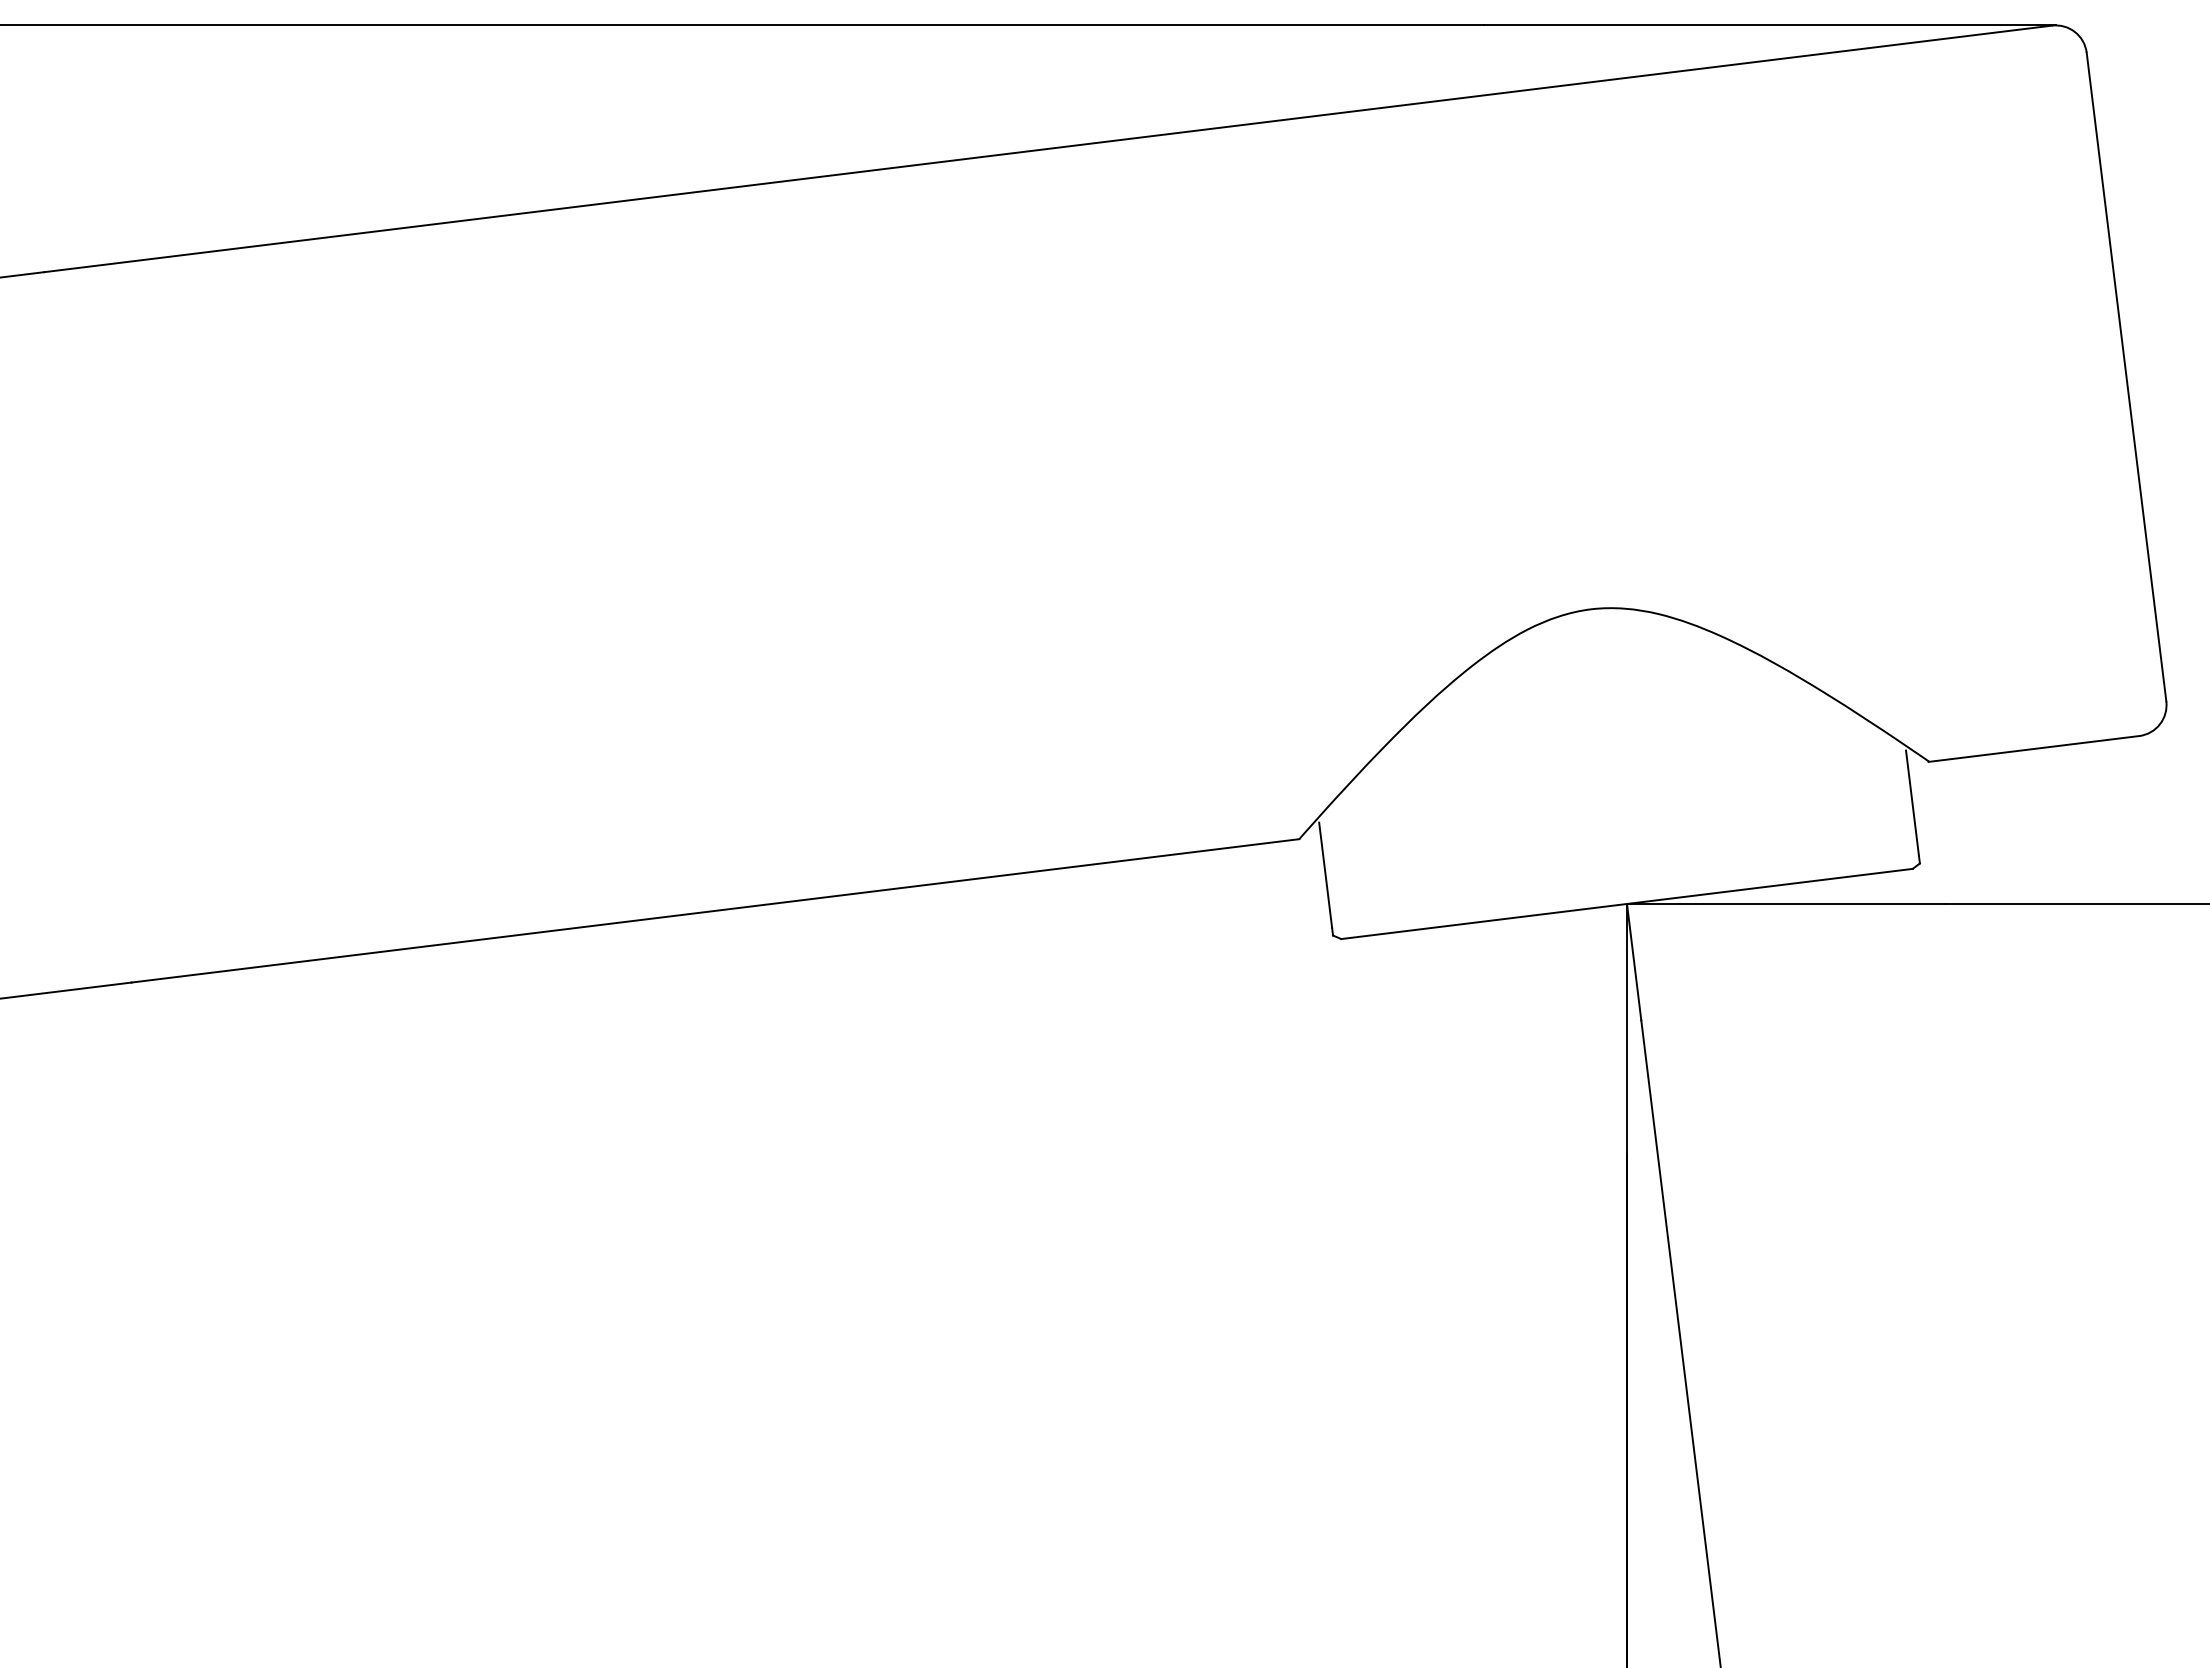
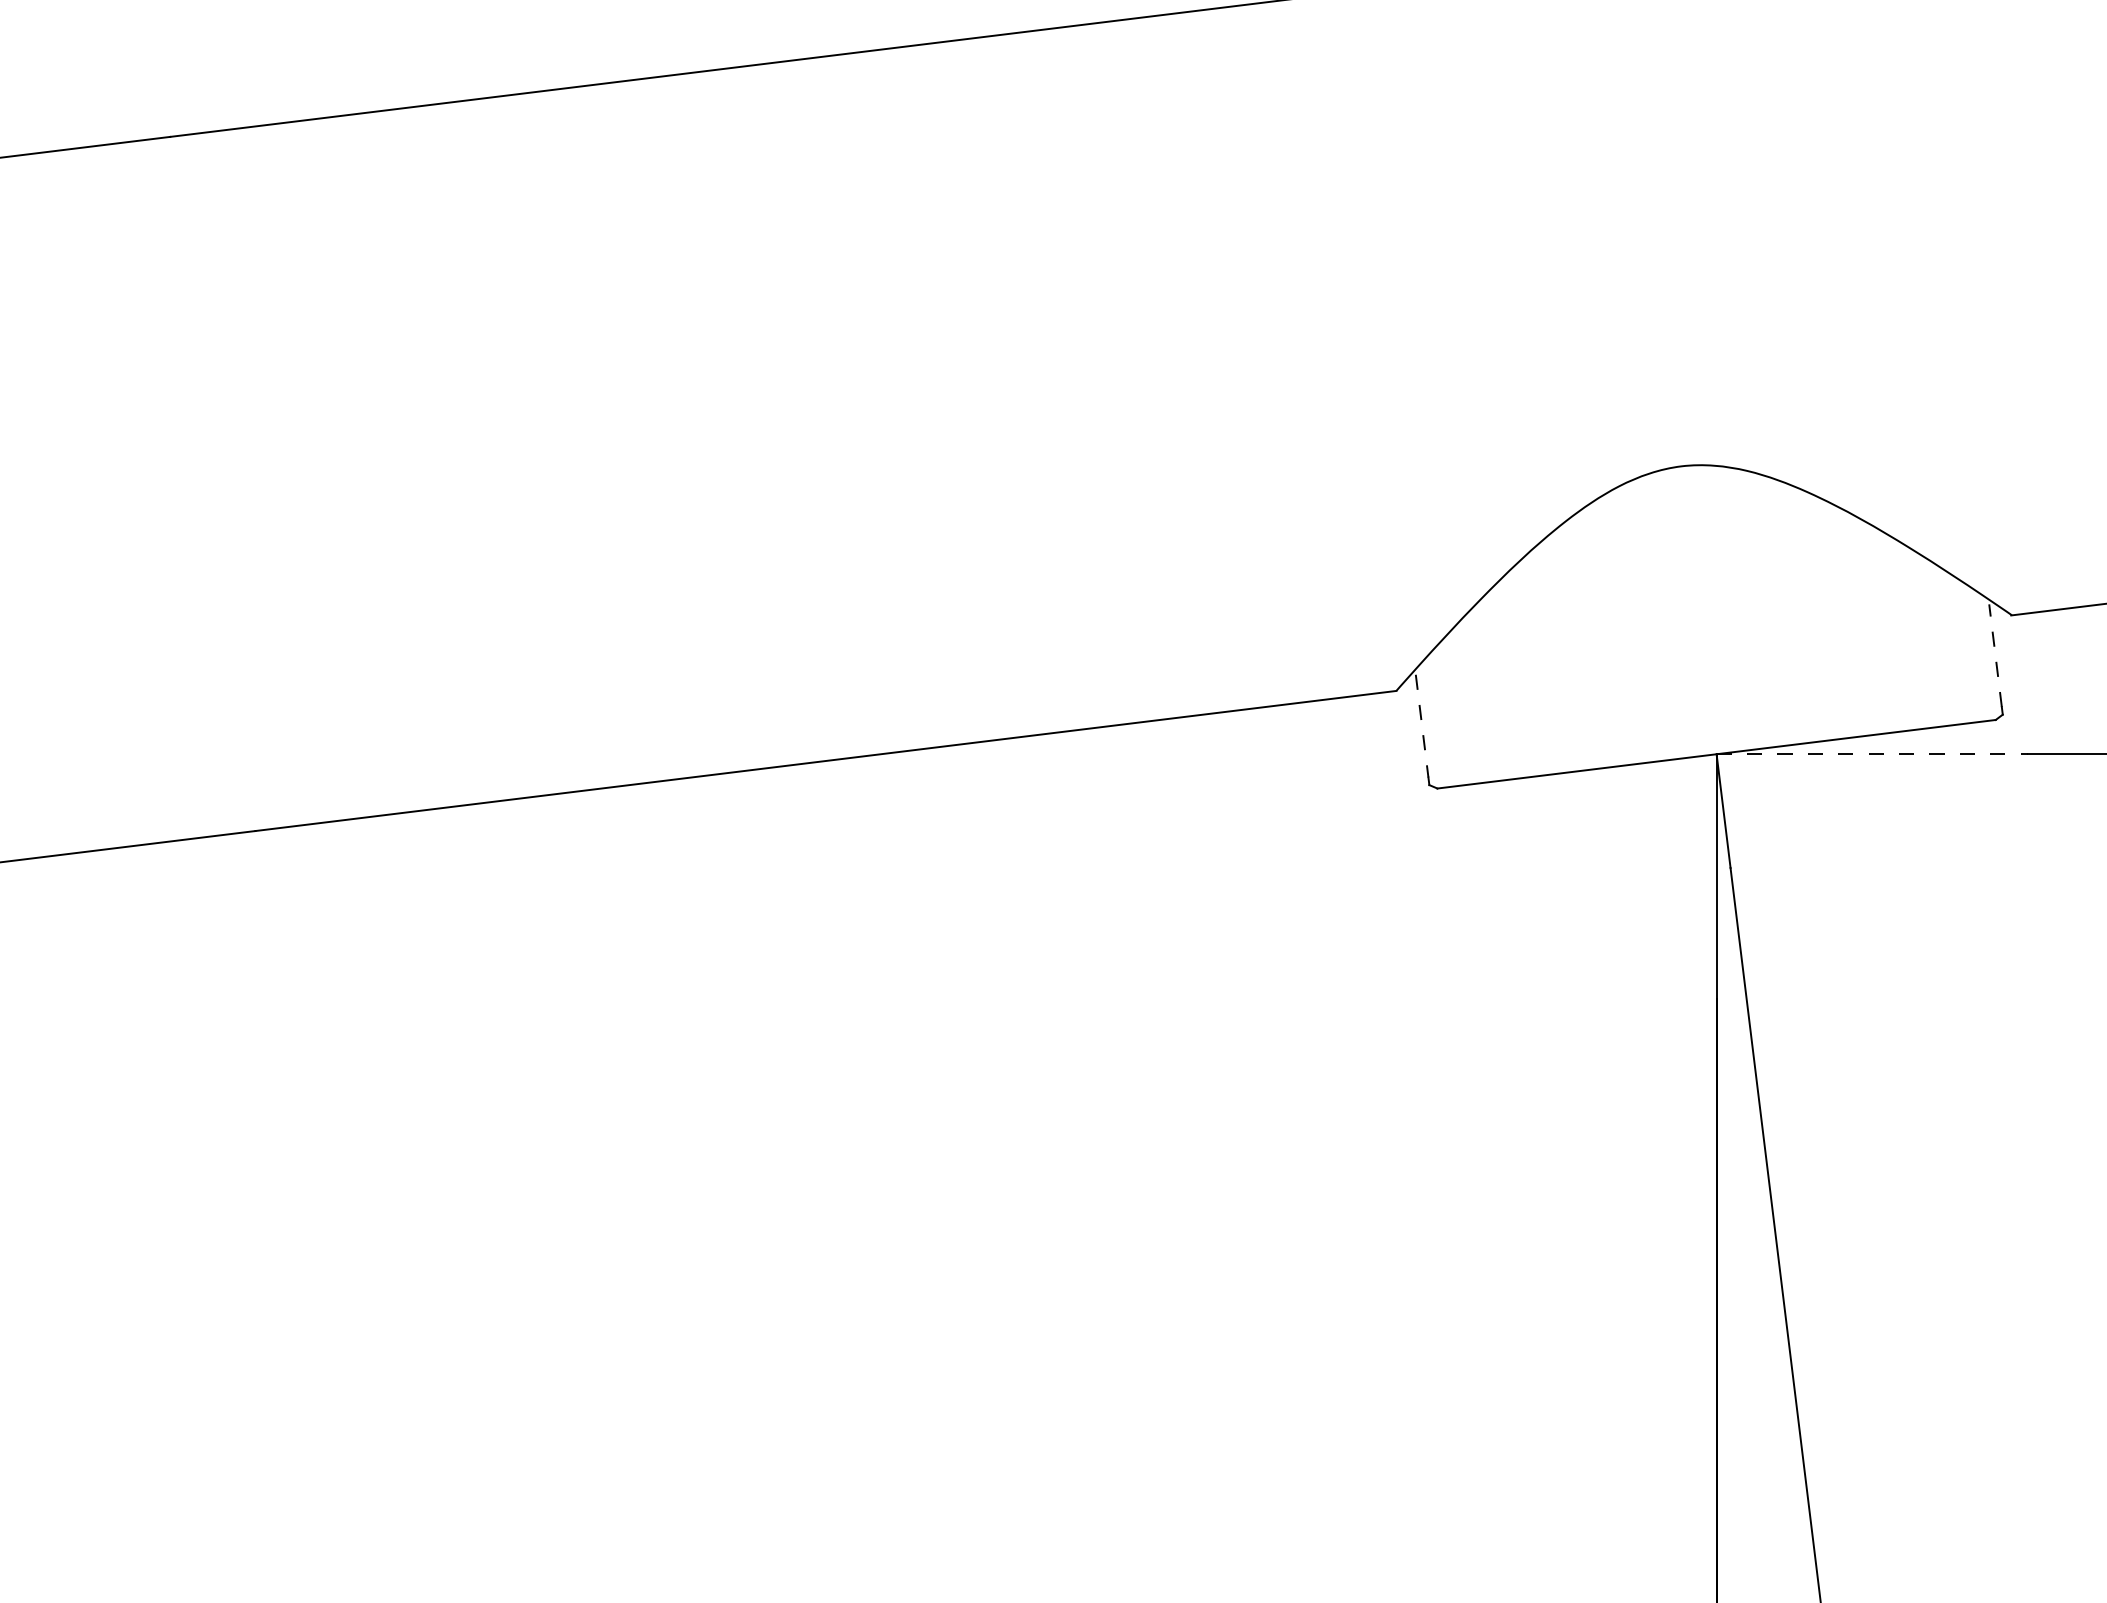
line: (1912, 803) -> (1995, 656), solid -> dashed
line: (1325, 875) -> (1421, 726), solid -> dashed
line: (1786, 903) -> (1872, 753), solid -> dashed

